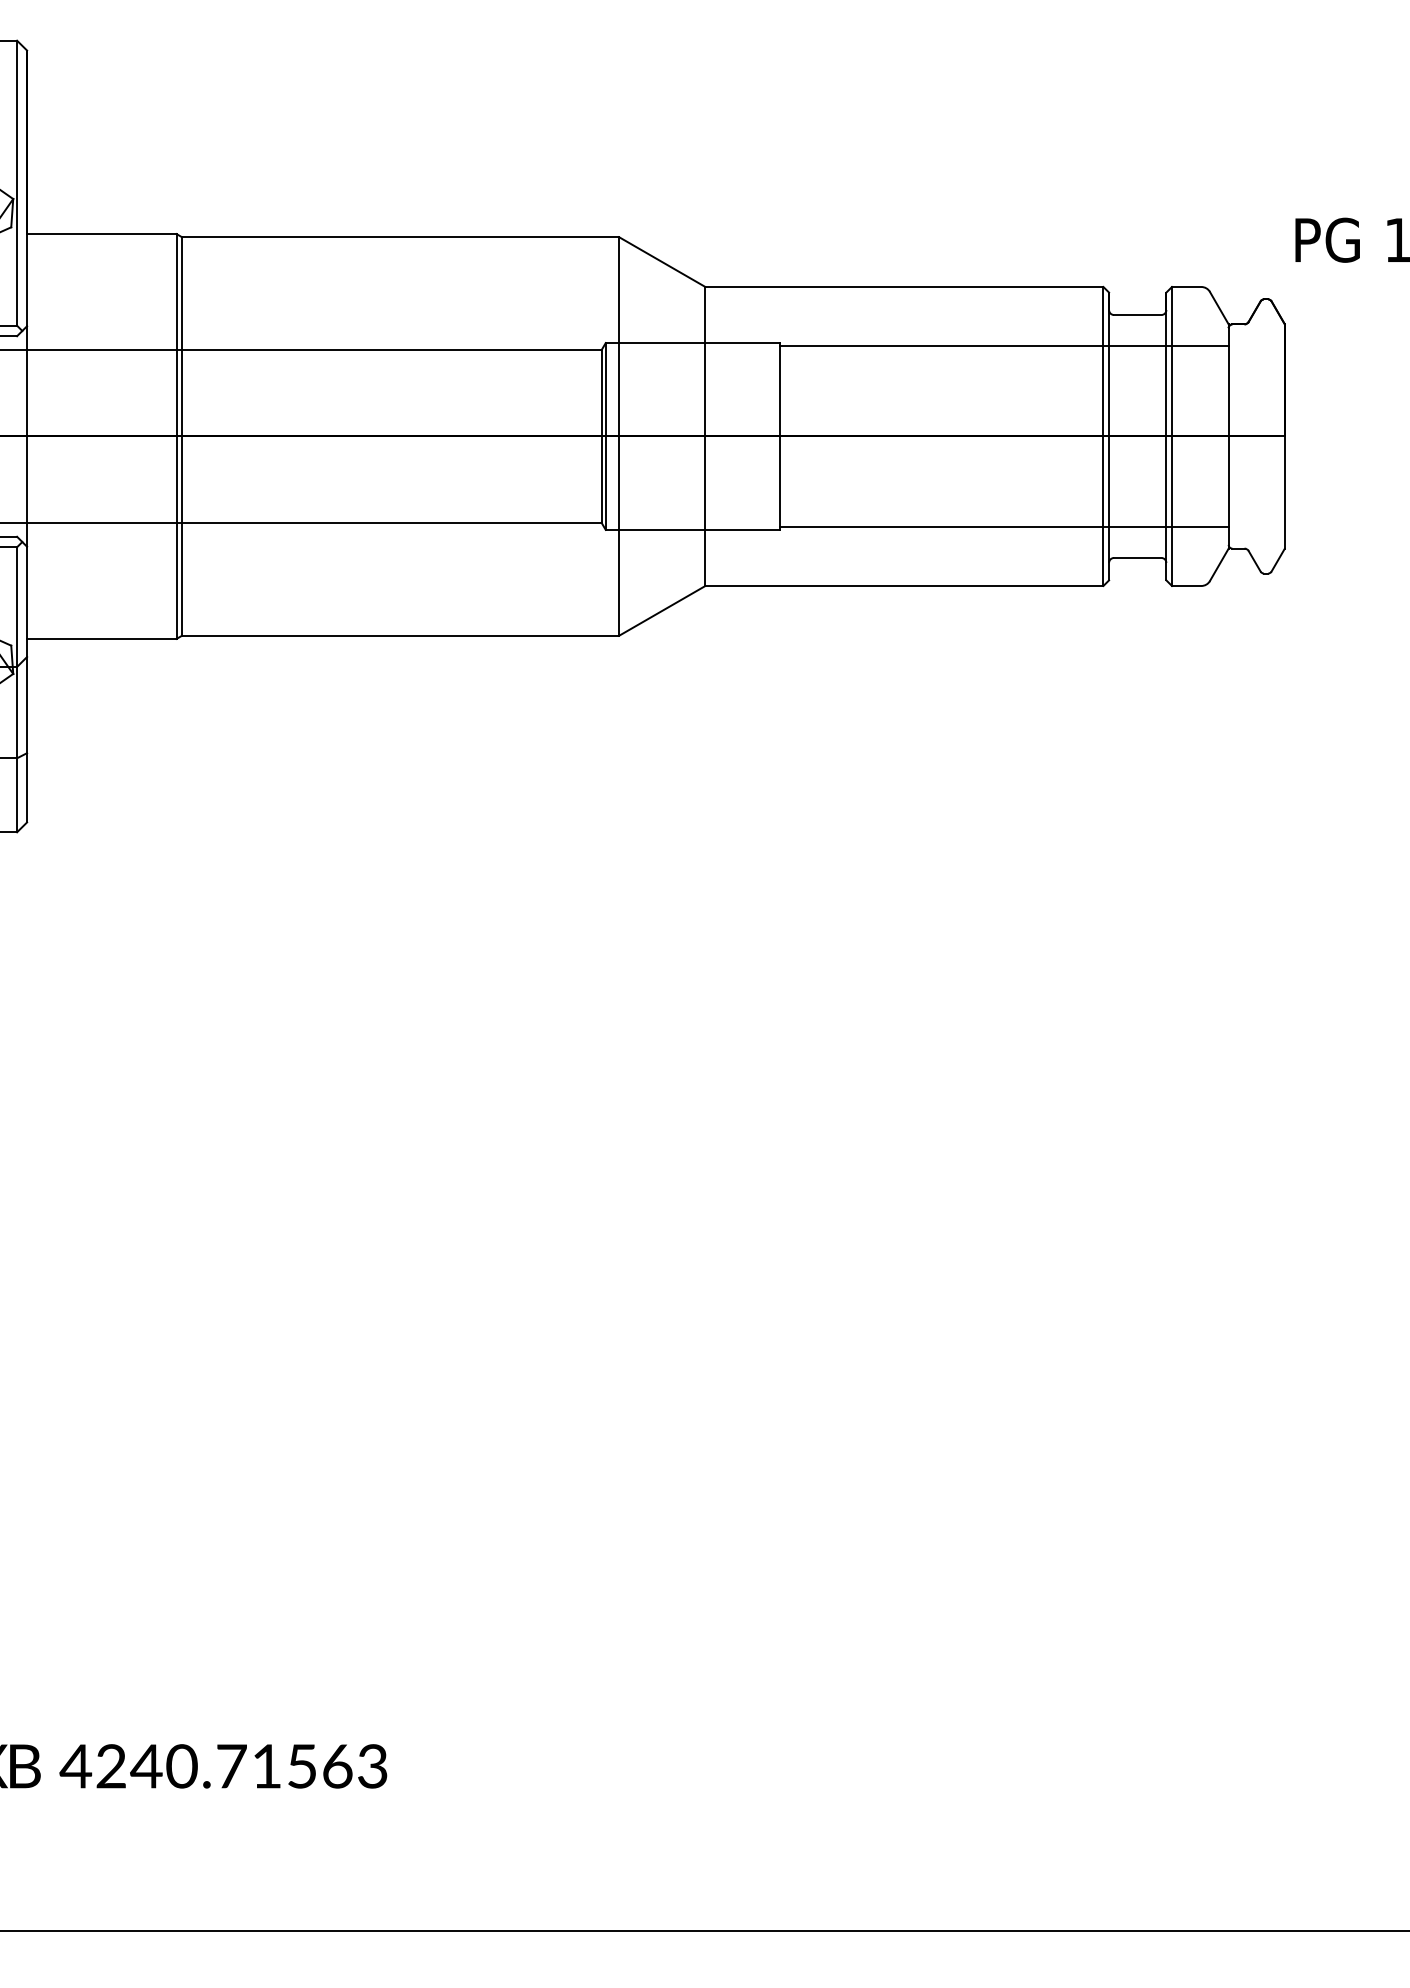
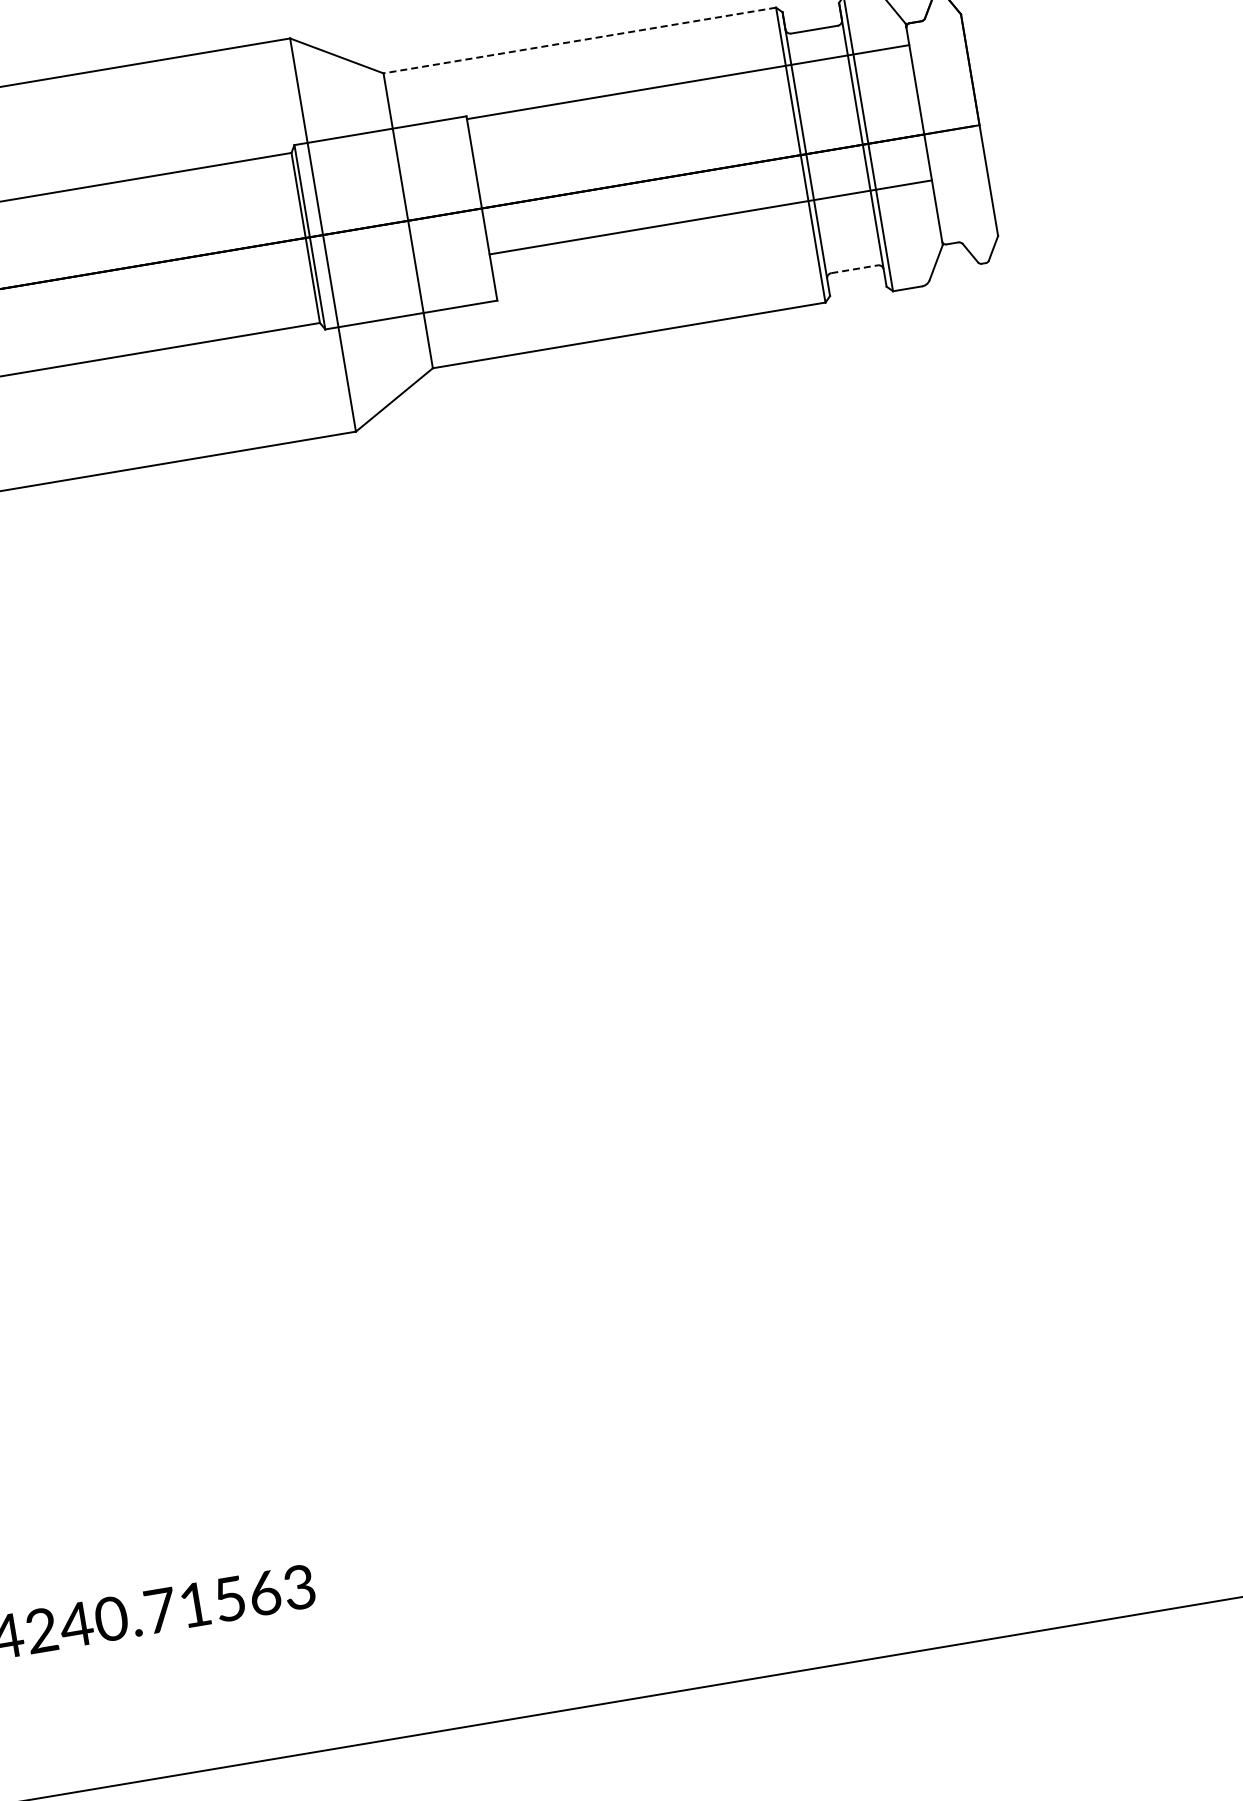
line: (903, 287) -> (578, 41), solid -> dashed
line: (1004, 527) -> (710, 217), moved
line: (1137, 557) -> (854, 268), solid -> dashed

